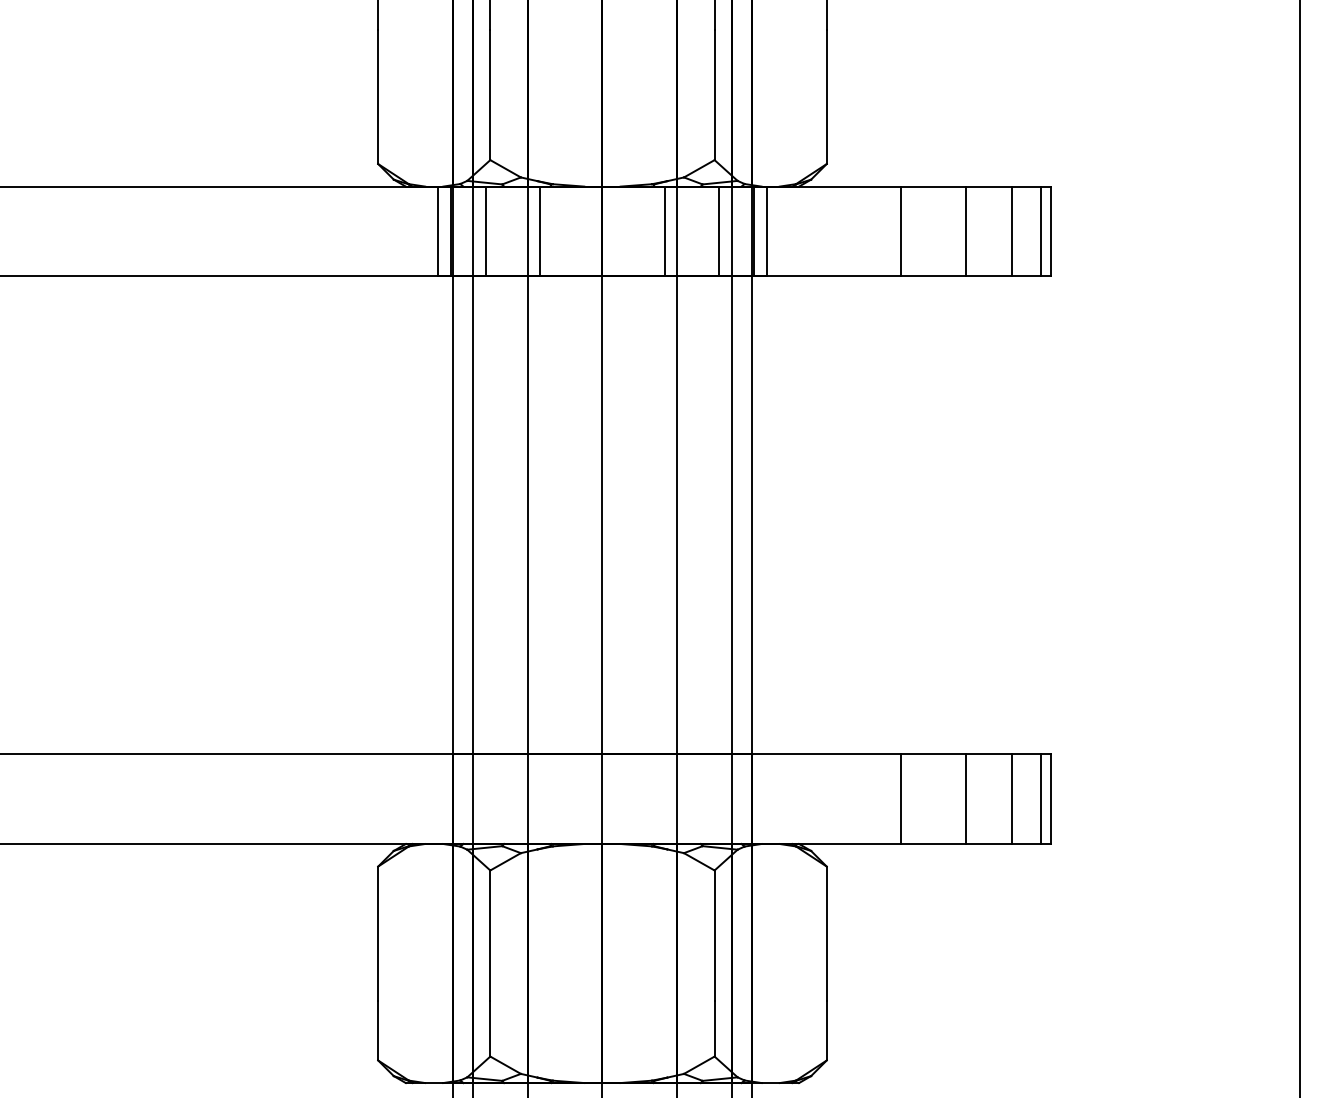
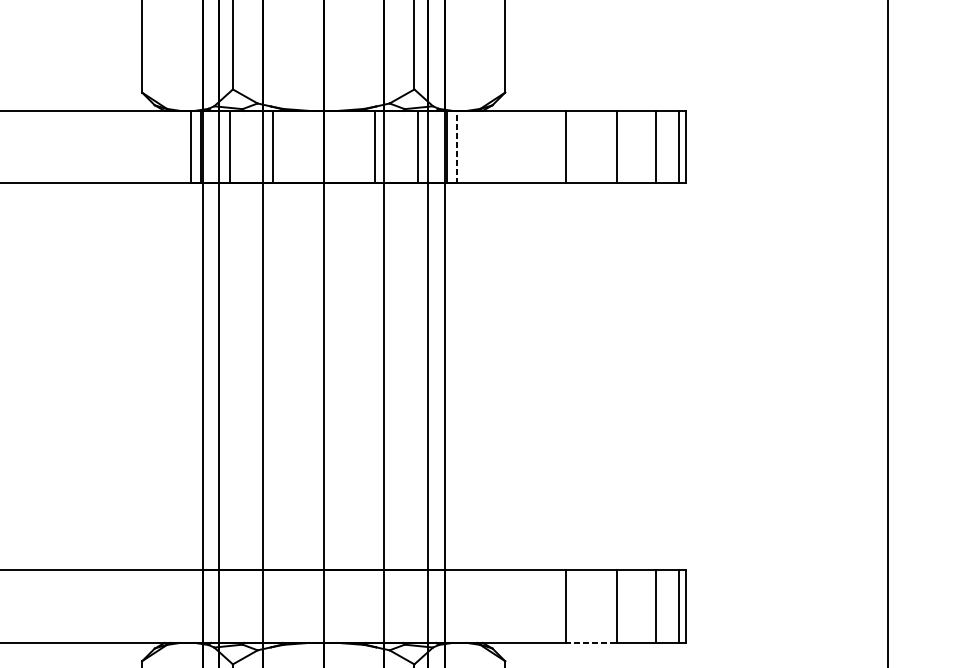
line: (766, 231) -> (456, 147), solid -> dashed
line: (933, 844) -> (591, 643), solid -> dashed

